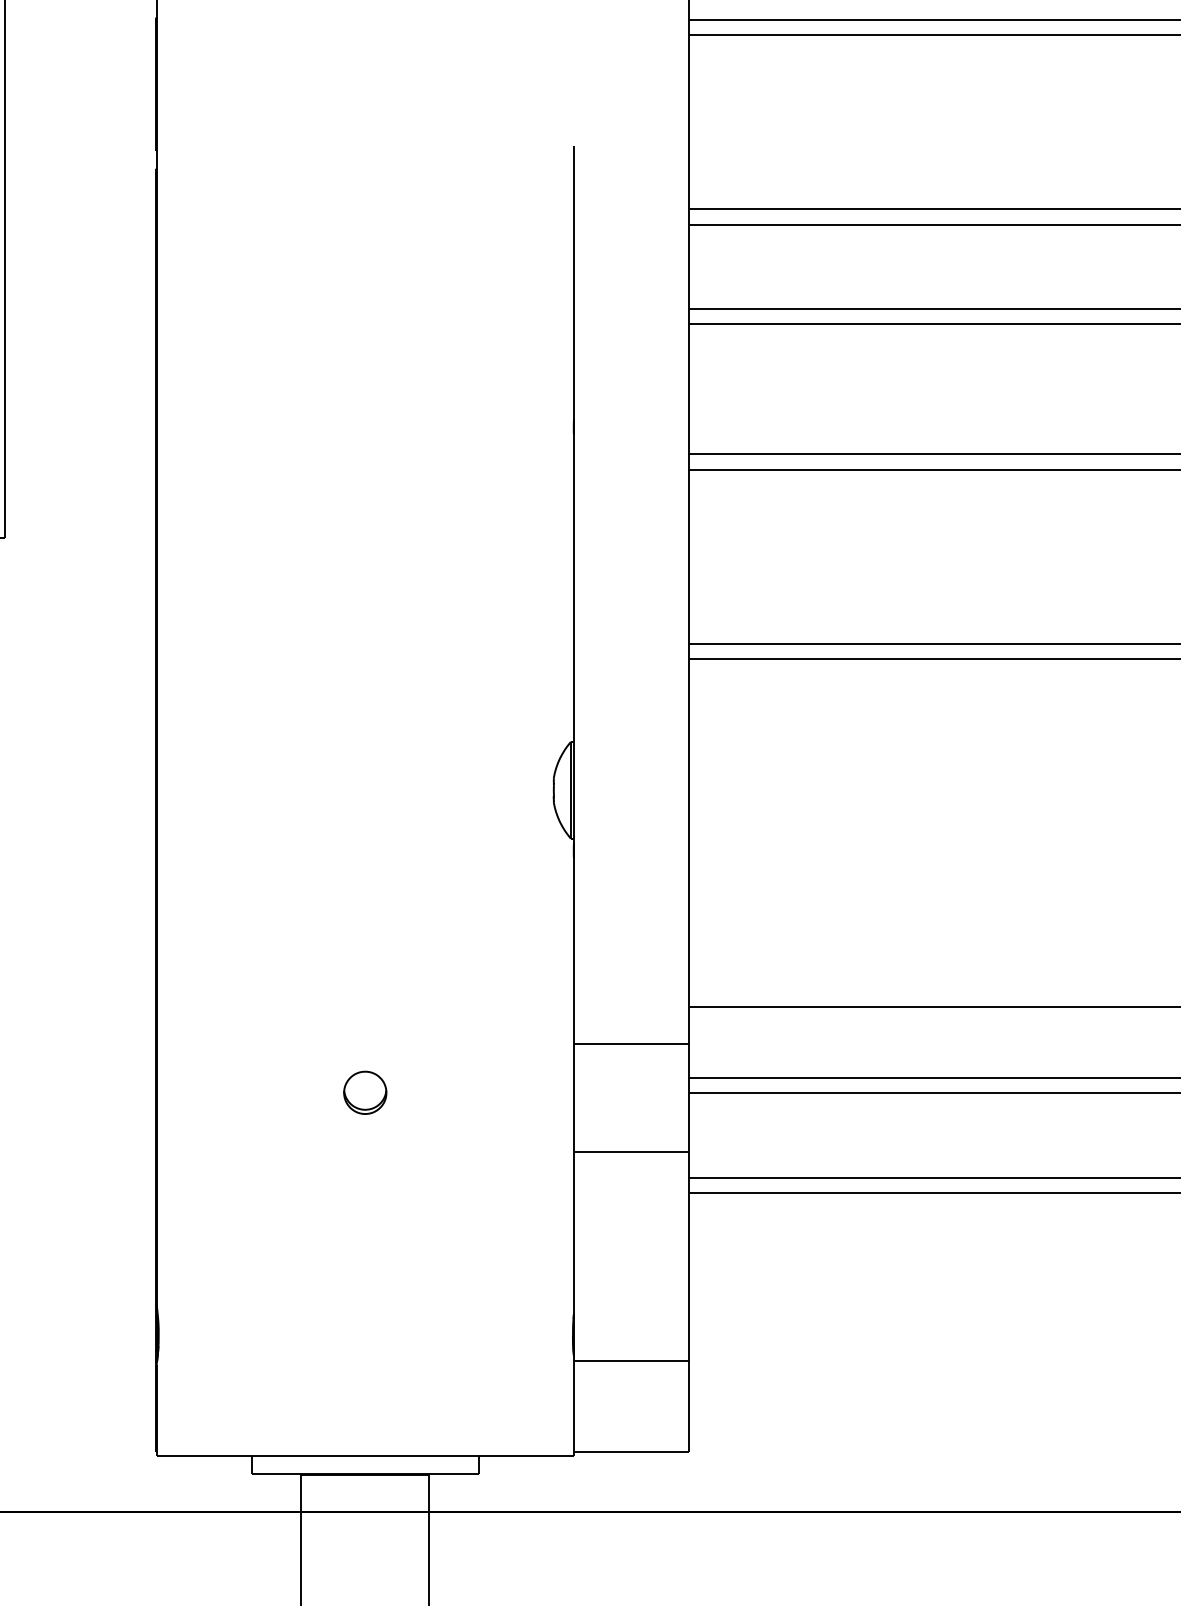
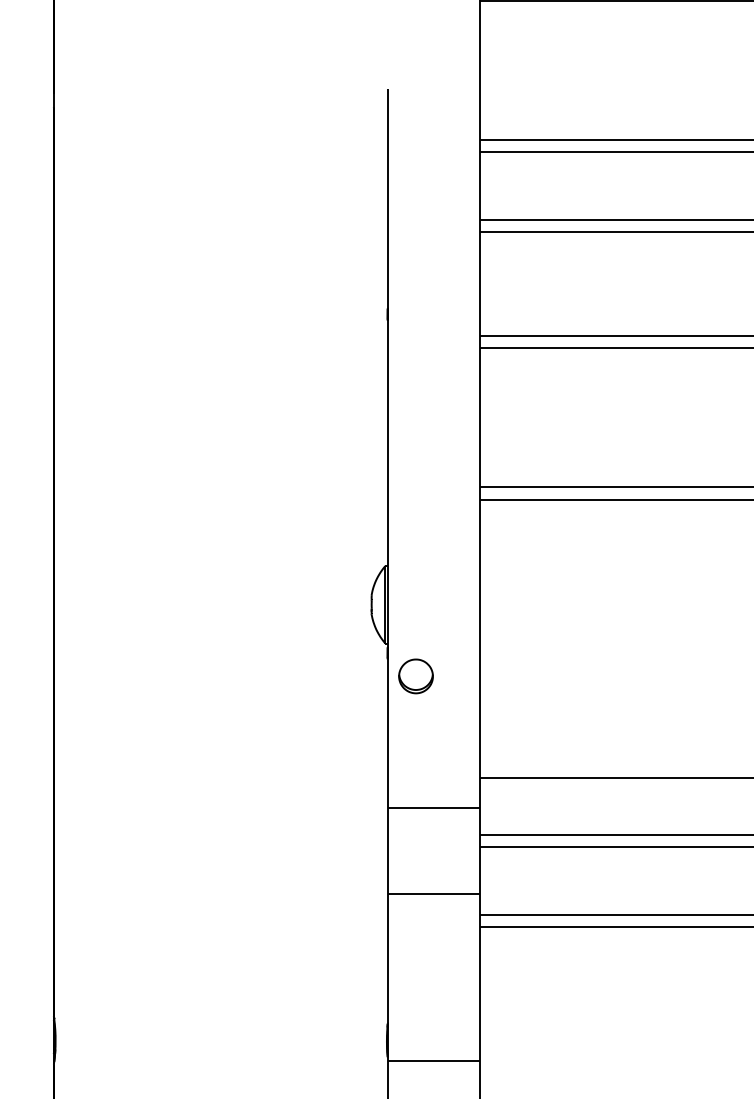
part: (365, 1092) -> (416, 676), moved

